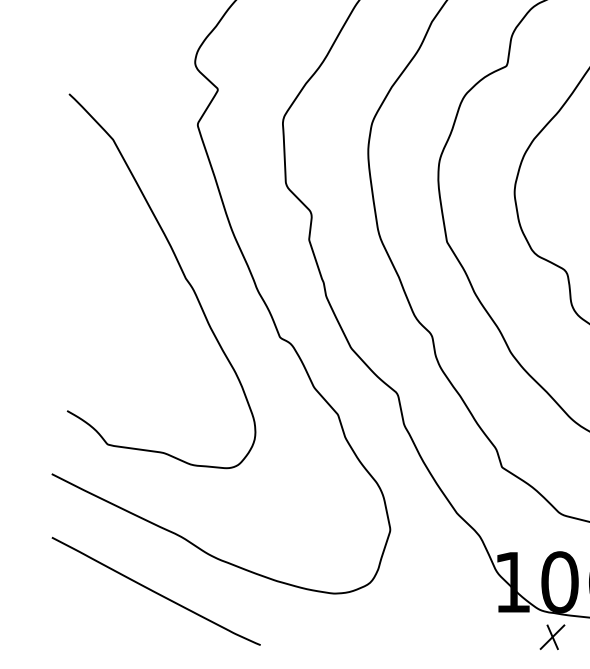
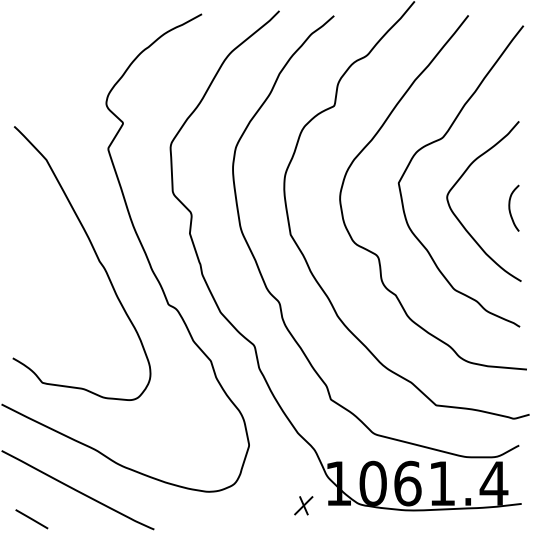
line: (92, 631) -> (31, 519), added
part: (552, 636) -> (303, 505), moved

